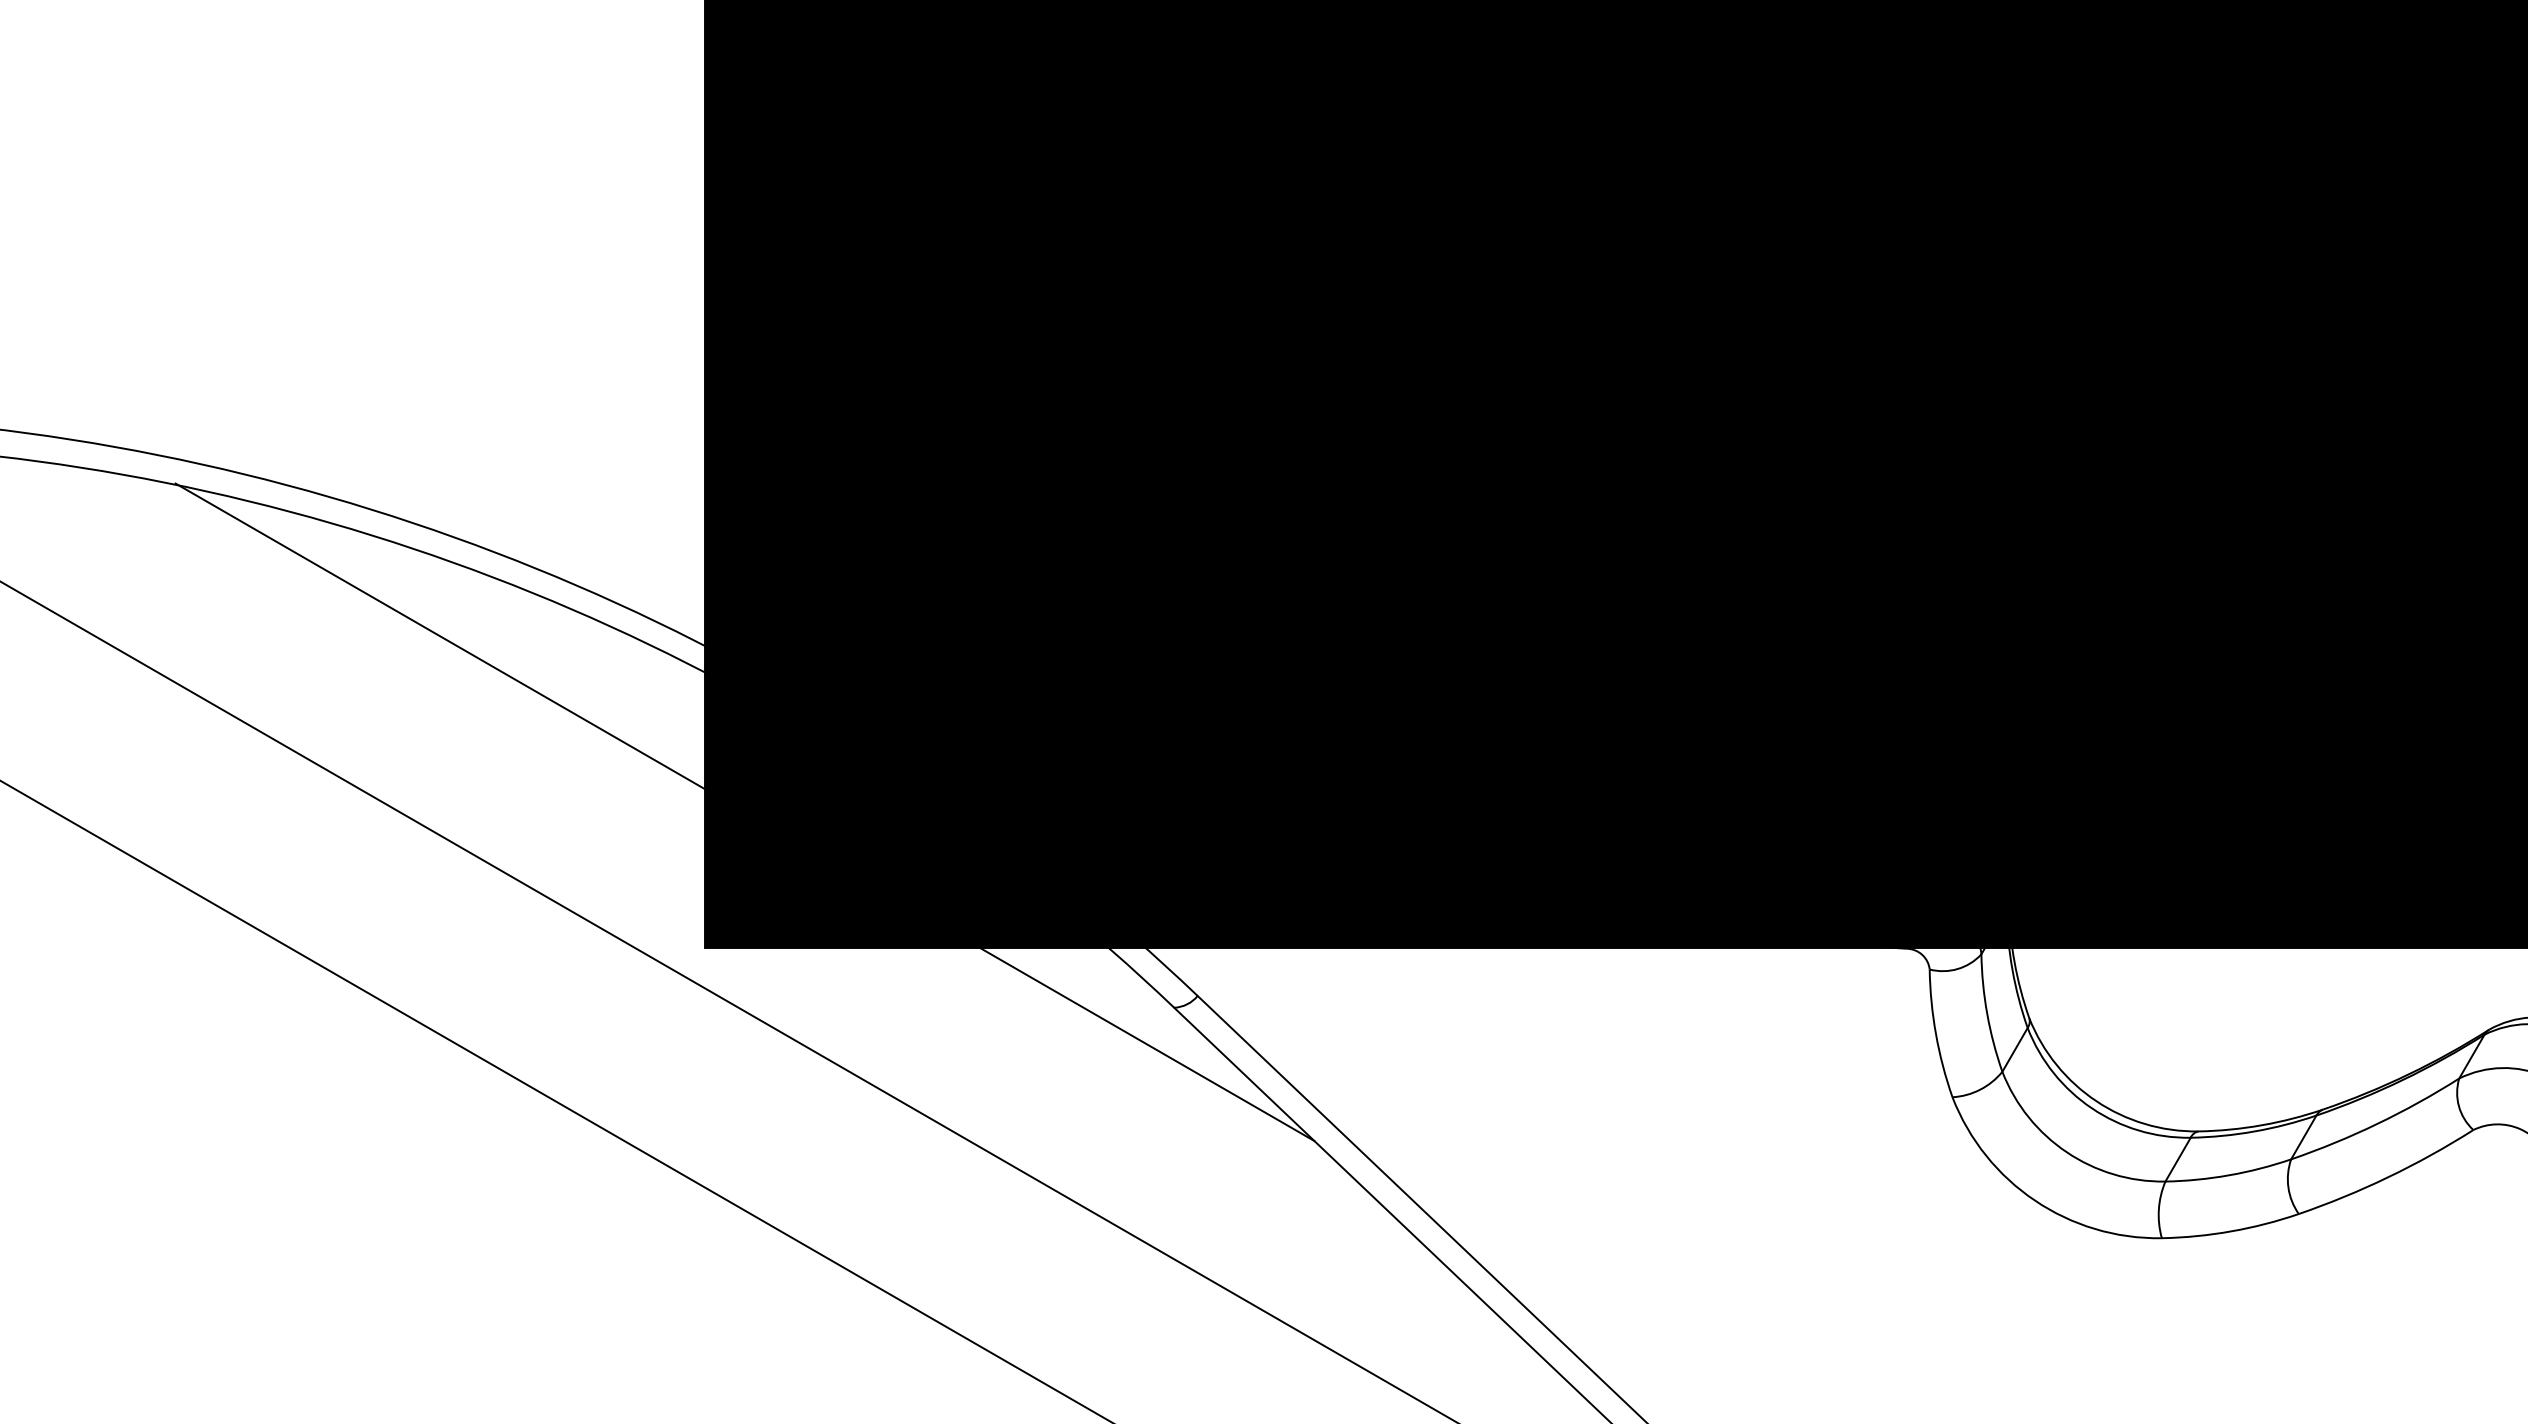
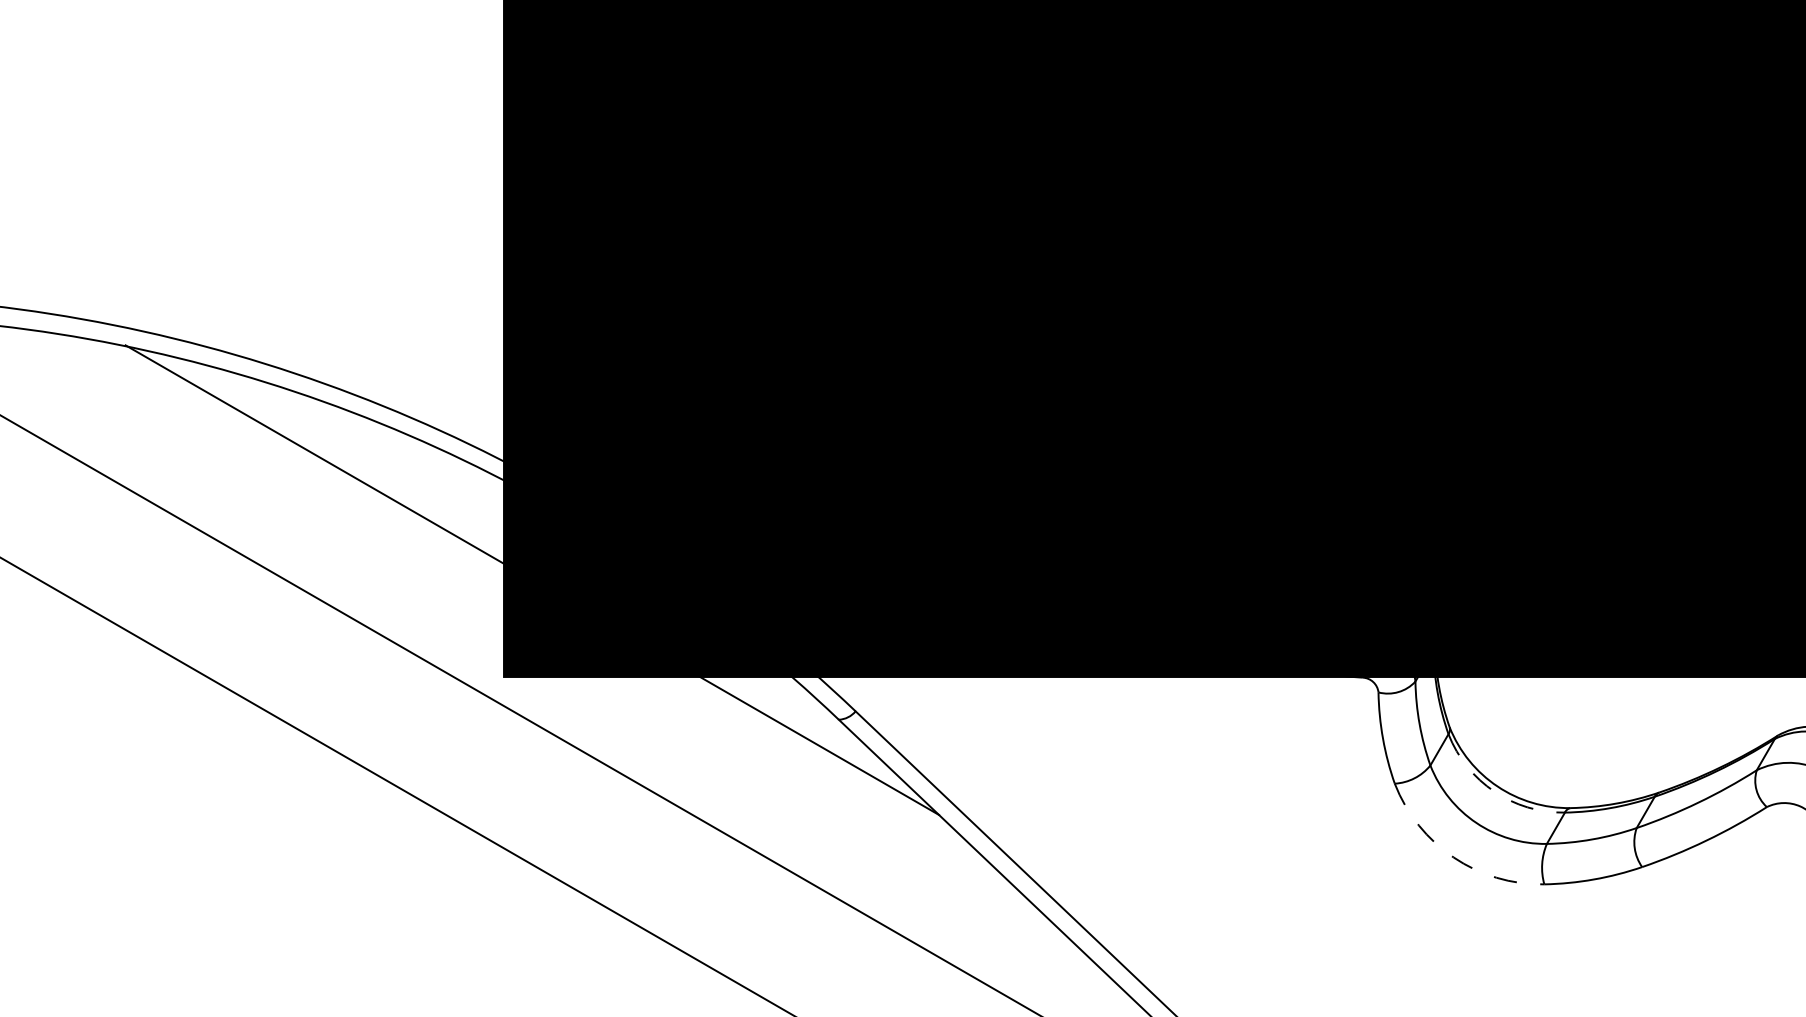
arc: (2092, 1108) -> (1494, 791), solid -> dashed
arc: (2035, 1200) -> (1454, 857), solid -> dashed

